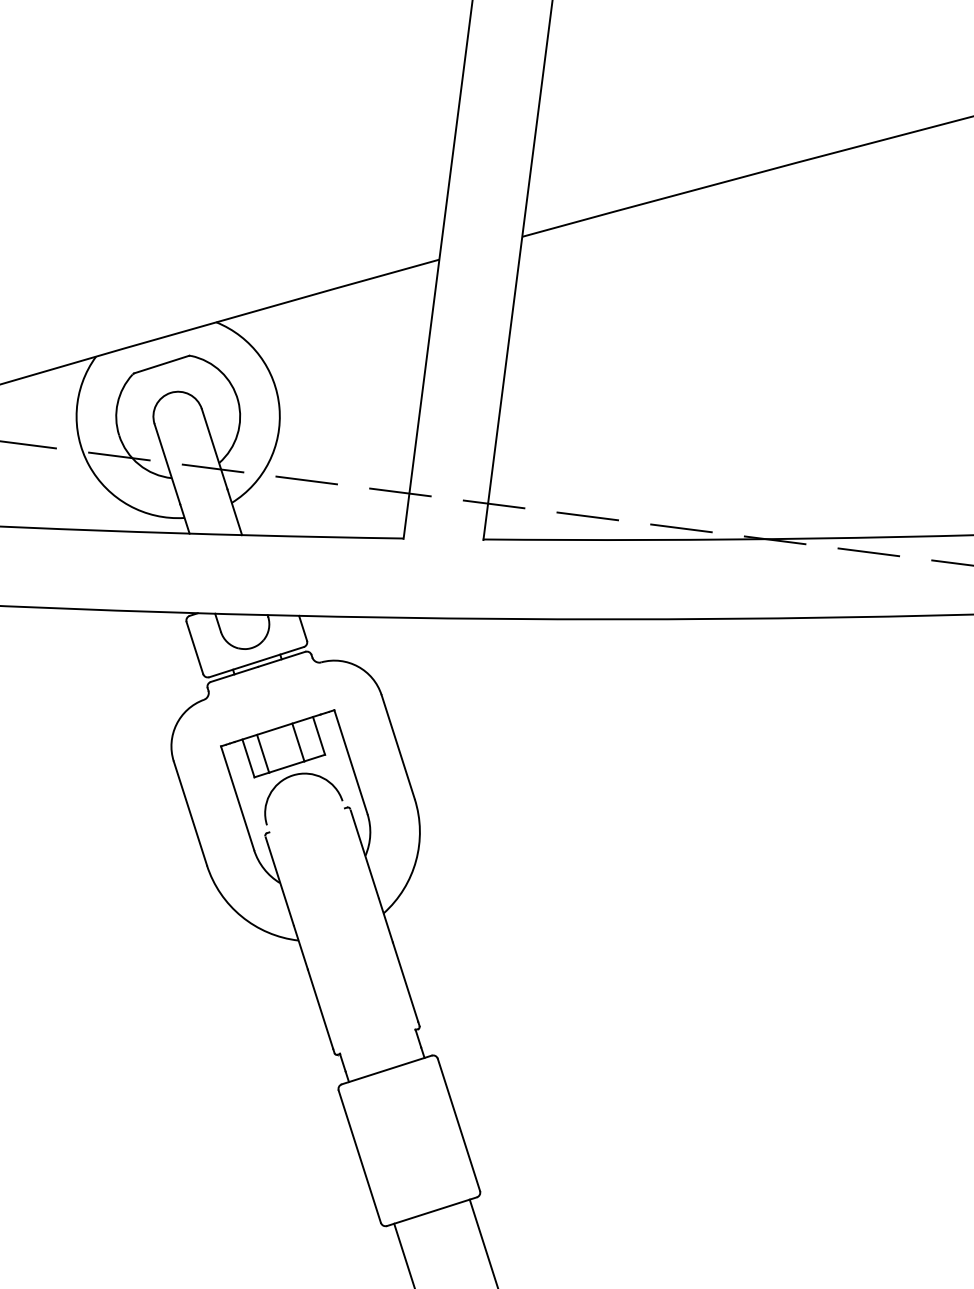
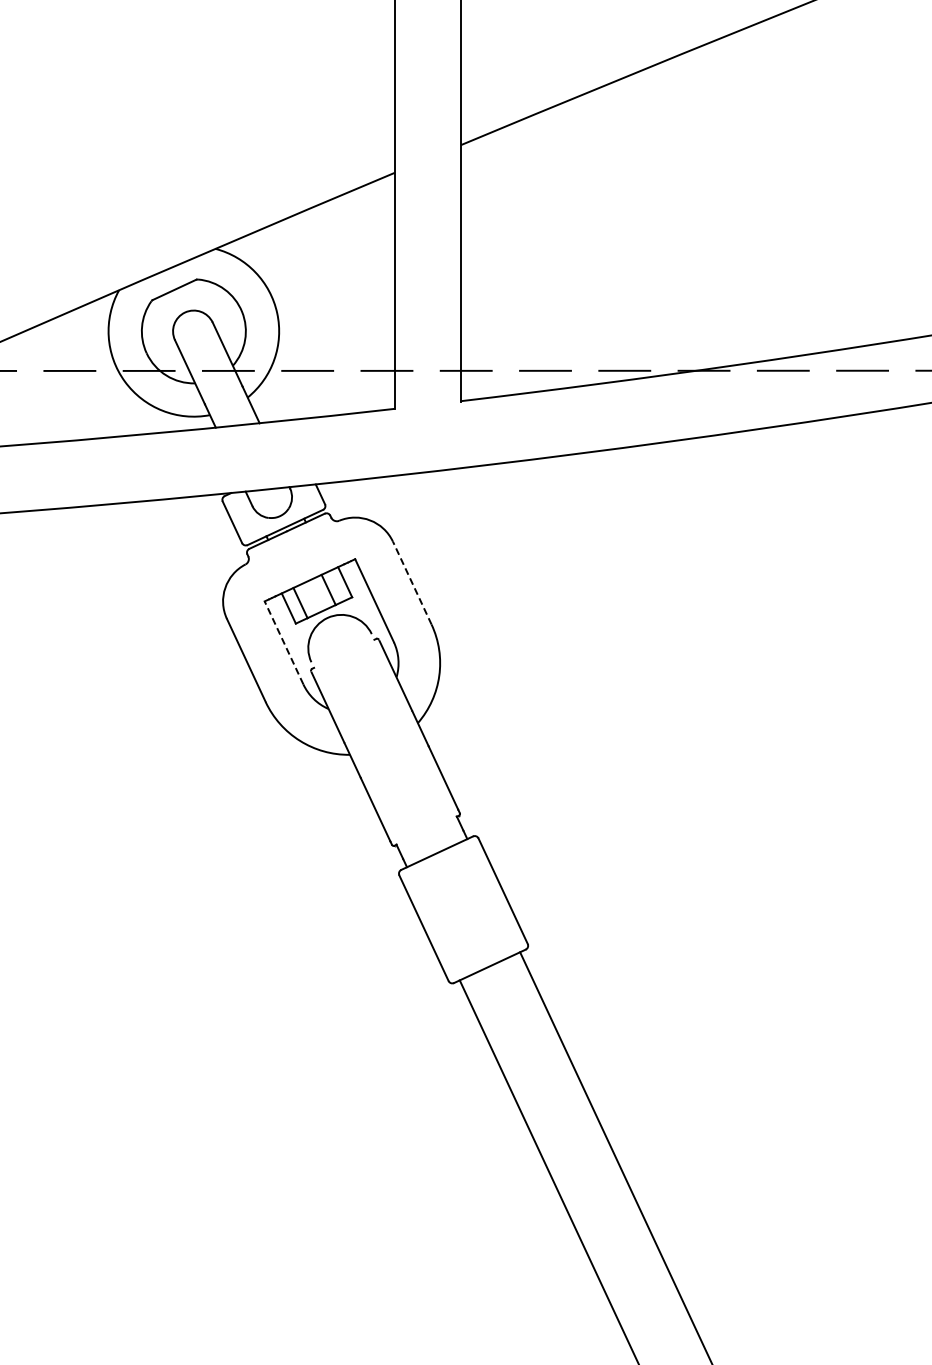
line: (398, 747) -> (412, 583), solid -> dashed
line: (238, 797) -> (284, 642), solid -> dashed

